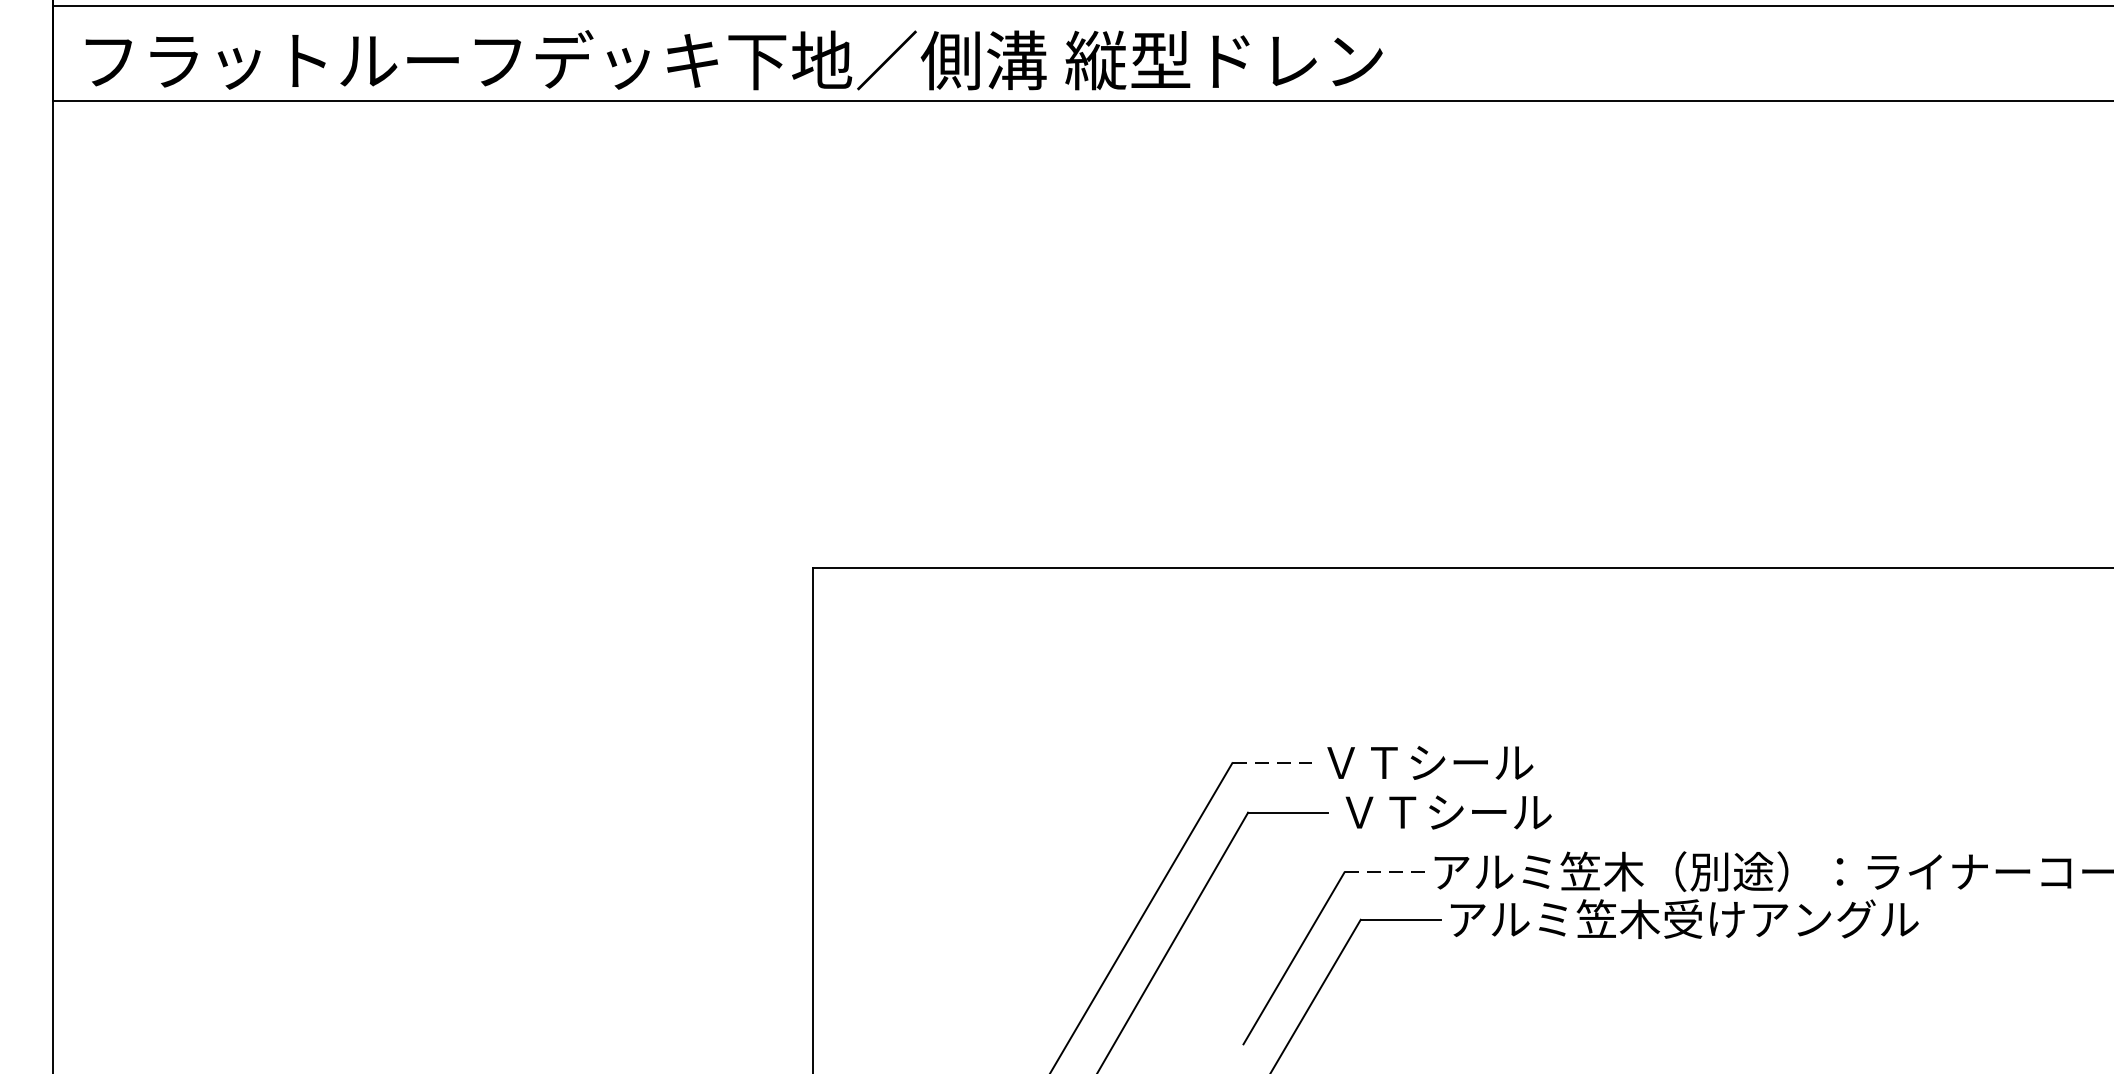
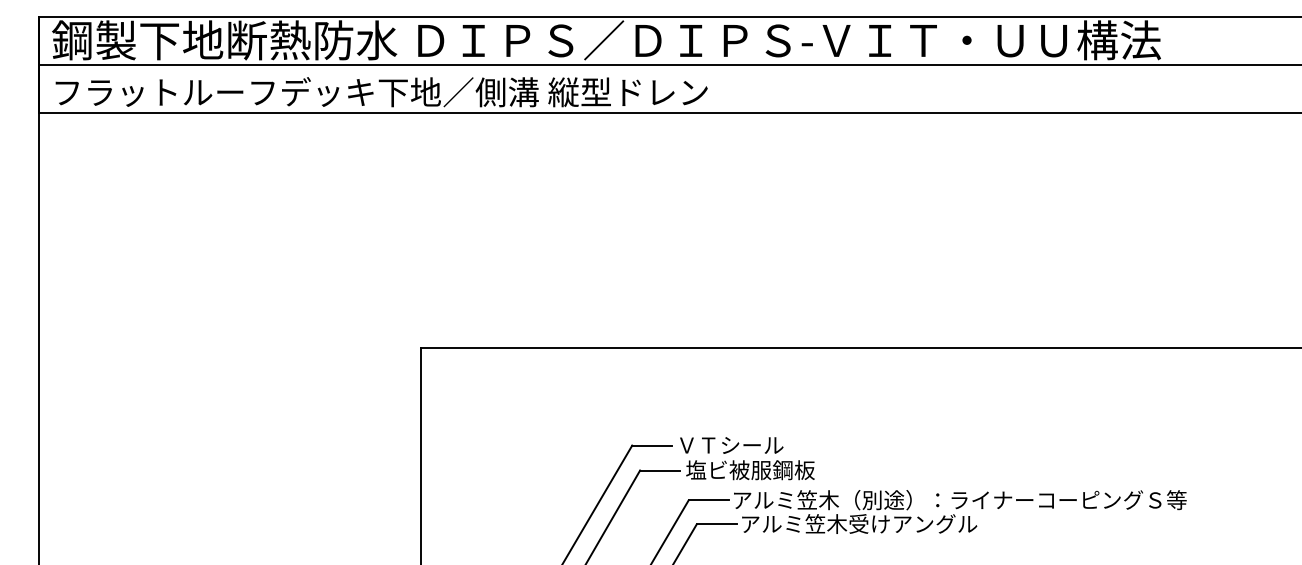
line: (1270, 762) -> (651, 445), dashed -> solid
text: (1467, 812) -> (750, 470), ＶＴシール -> 塩ビ被服鋼板
line: (1384, 872) -> (708, 500), dashed -> solid

